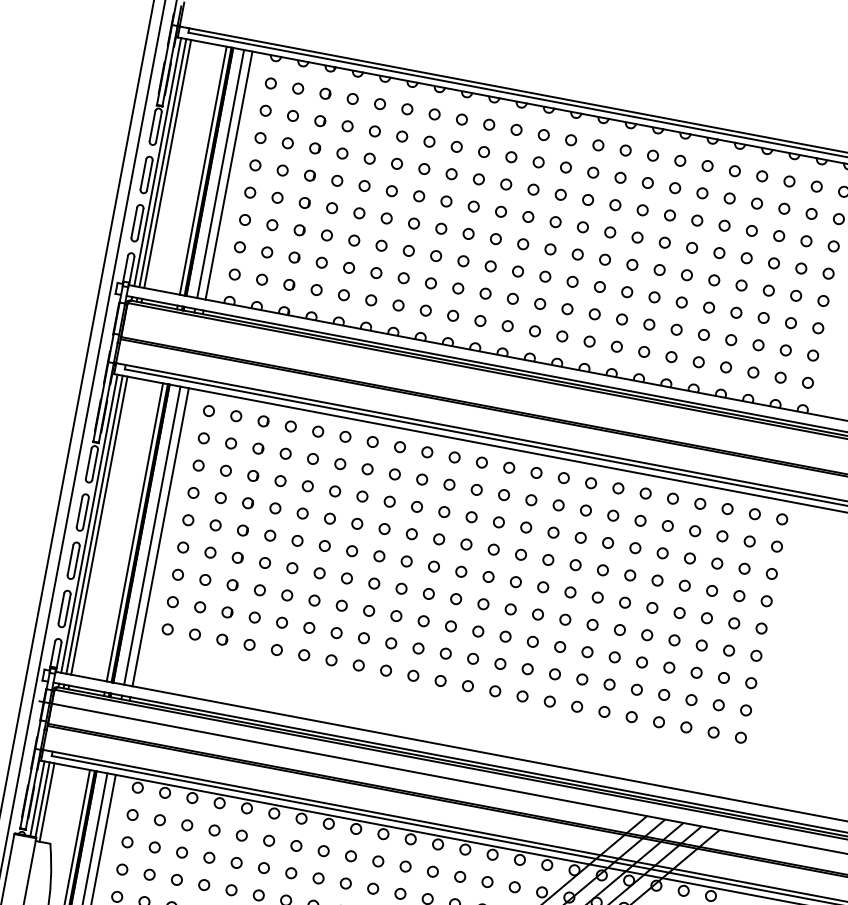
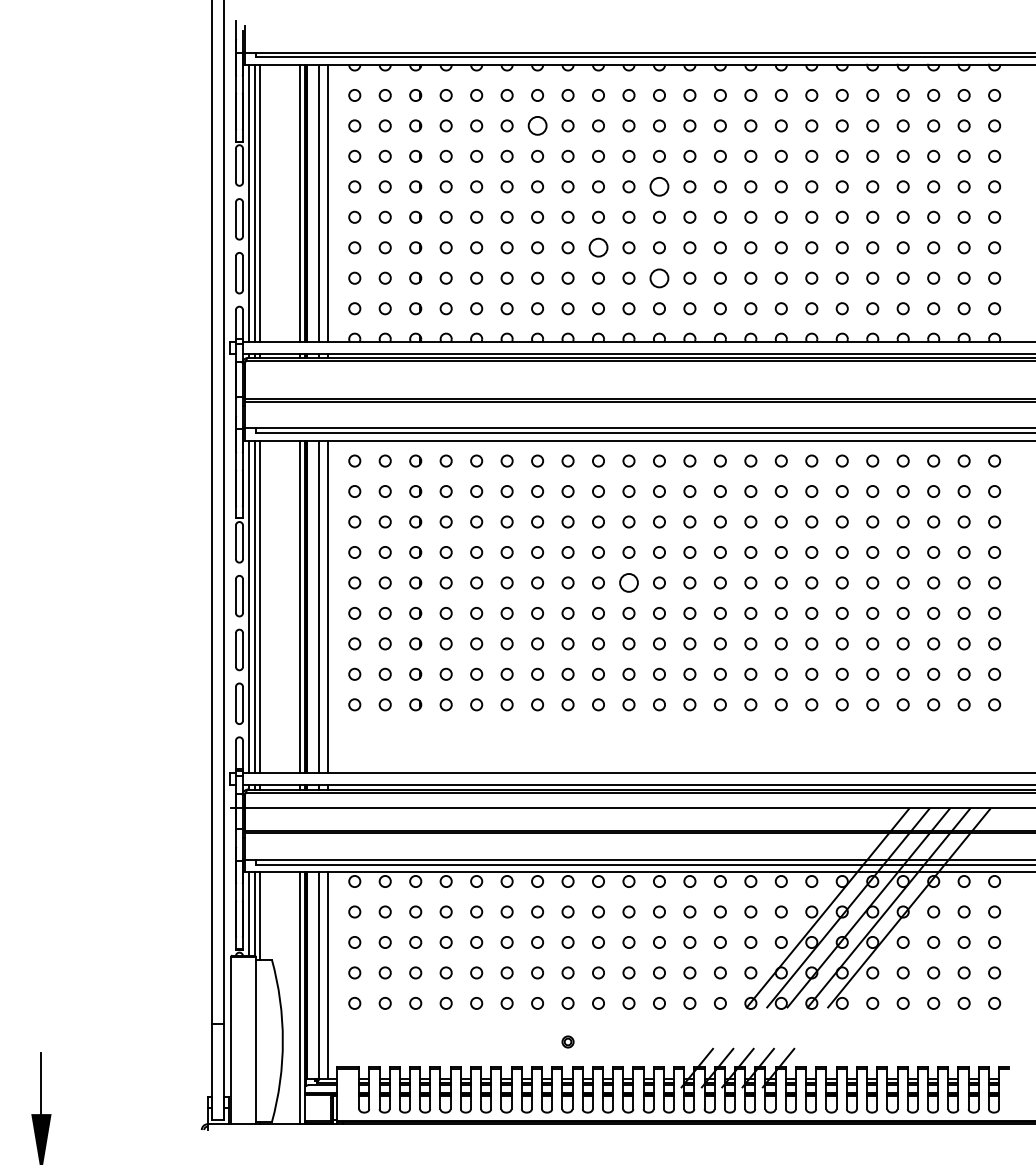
circle: (429, 141) -> (537, 125), size x1.6
circle: (528, 216) -> (659, 186), size x1.6
circle: (463, 260) -> (598, 247), size x1.6
circle: (513, 298) -> (659, 277), size x1.6
circle: (433, 566) -> (628, 582), size x1.6

